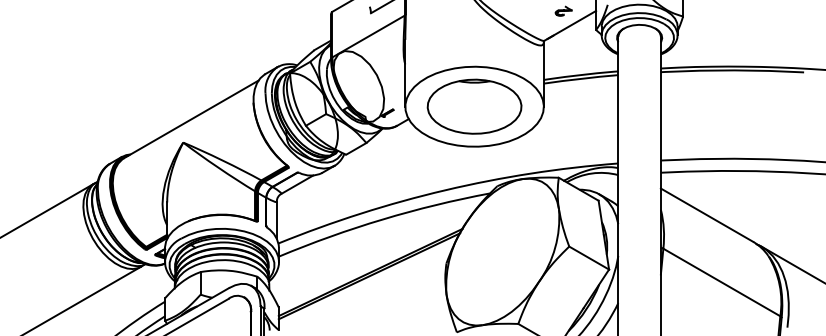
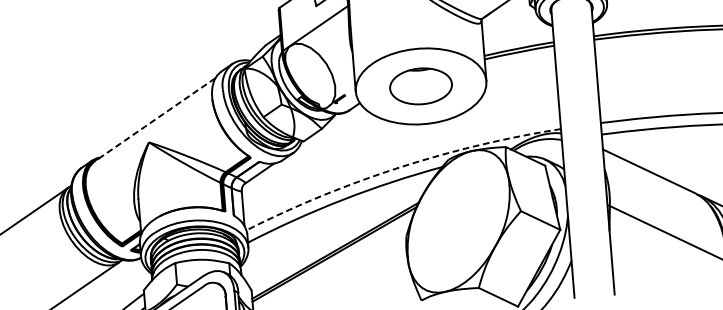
part: (474, 106) -> (420, 86), size x0.7
line: (191, 119) -> (155, 119), solid -> dashed
arc: (445, 190) -> (400, 167), solid -> dashed

